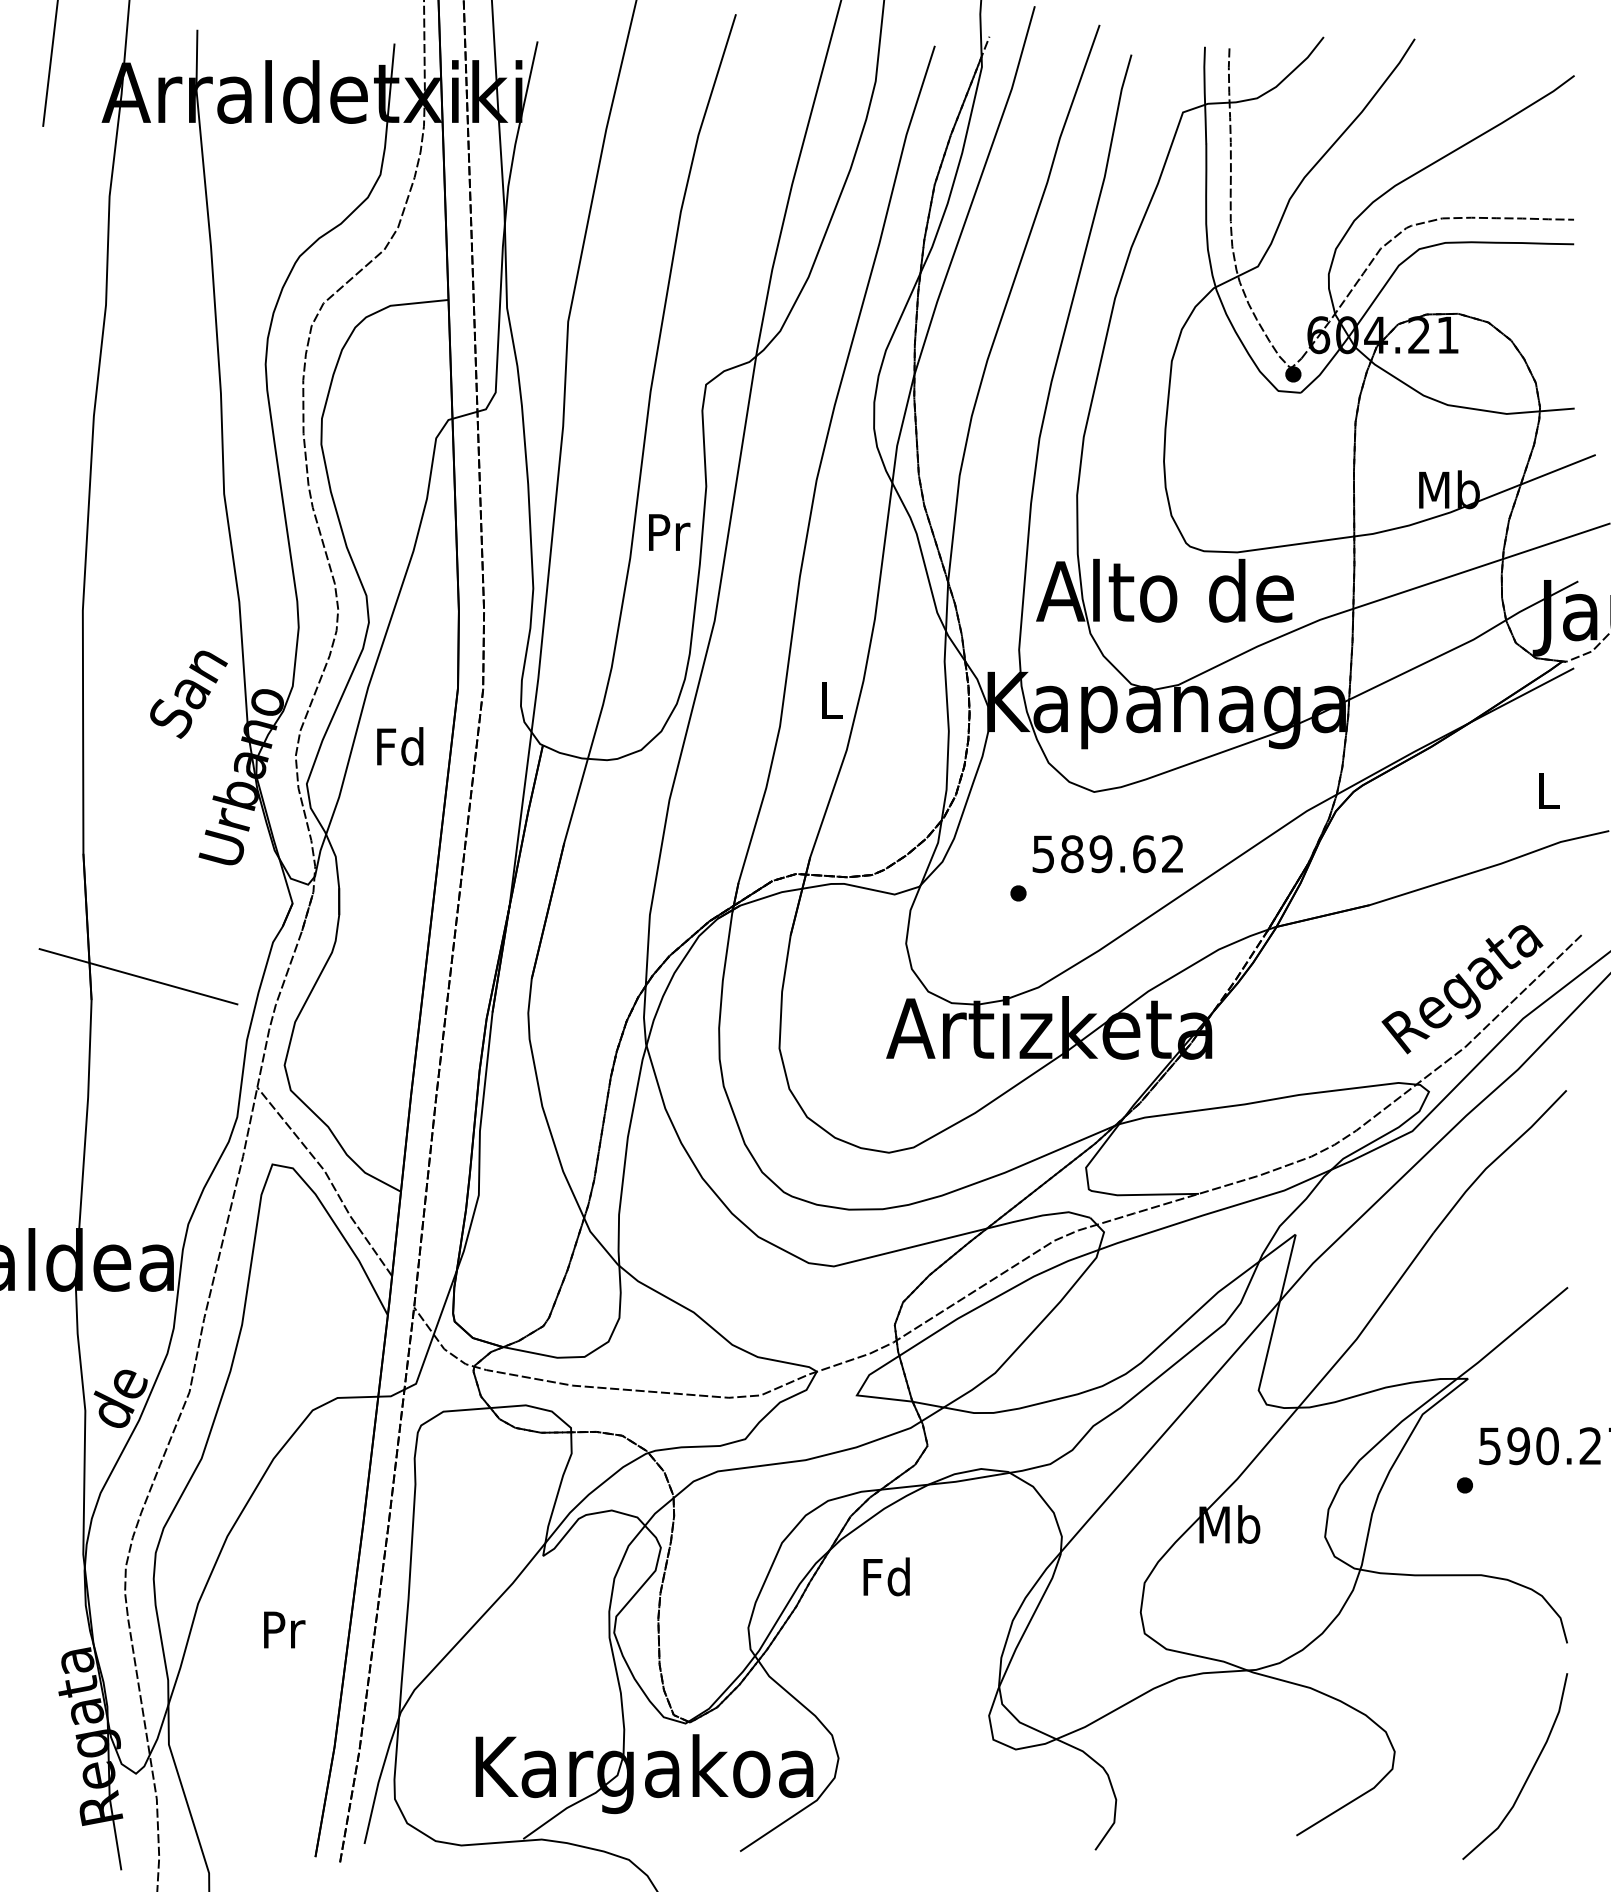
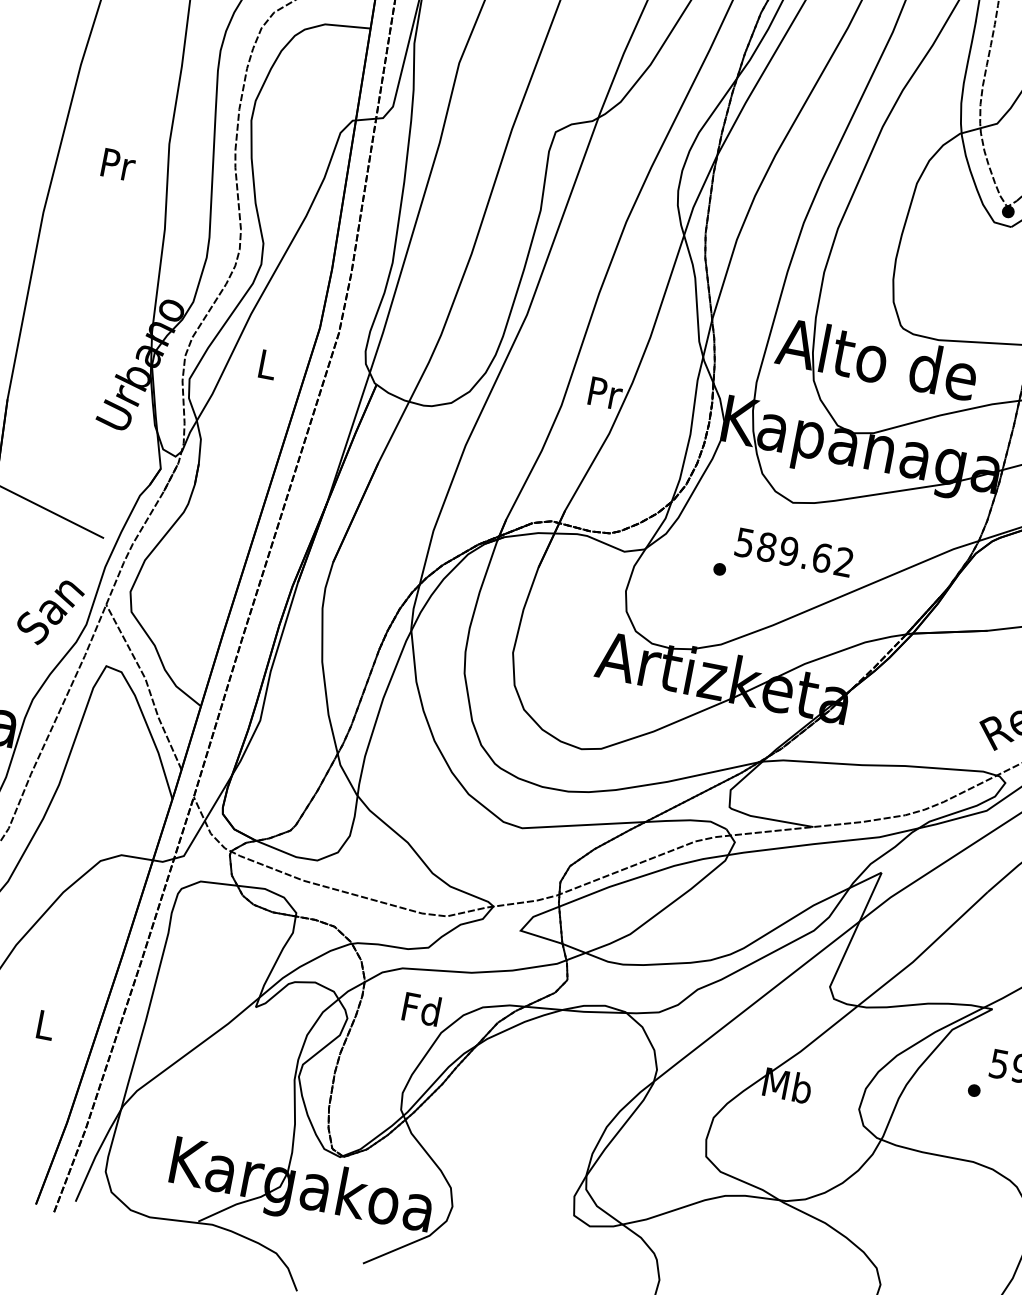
text: (669, 532) -> (118, 164), moved
text: (188, 694) -> (49, 612), moved
text: (832, 700) -> (605, 393), L -> Pr
text: (400, 746) -> (267, 364), Fd -> L
text: (886, 1576) -> (421, 1008), moved
text: (284, 1629) -> (46, 1025), Pr -> L

